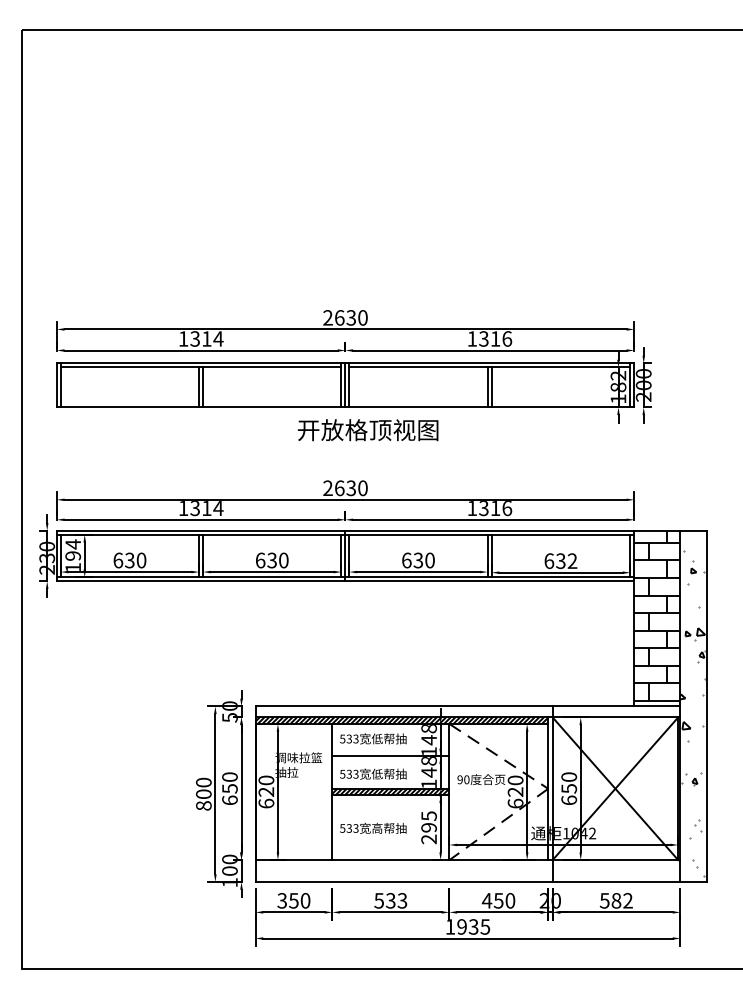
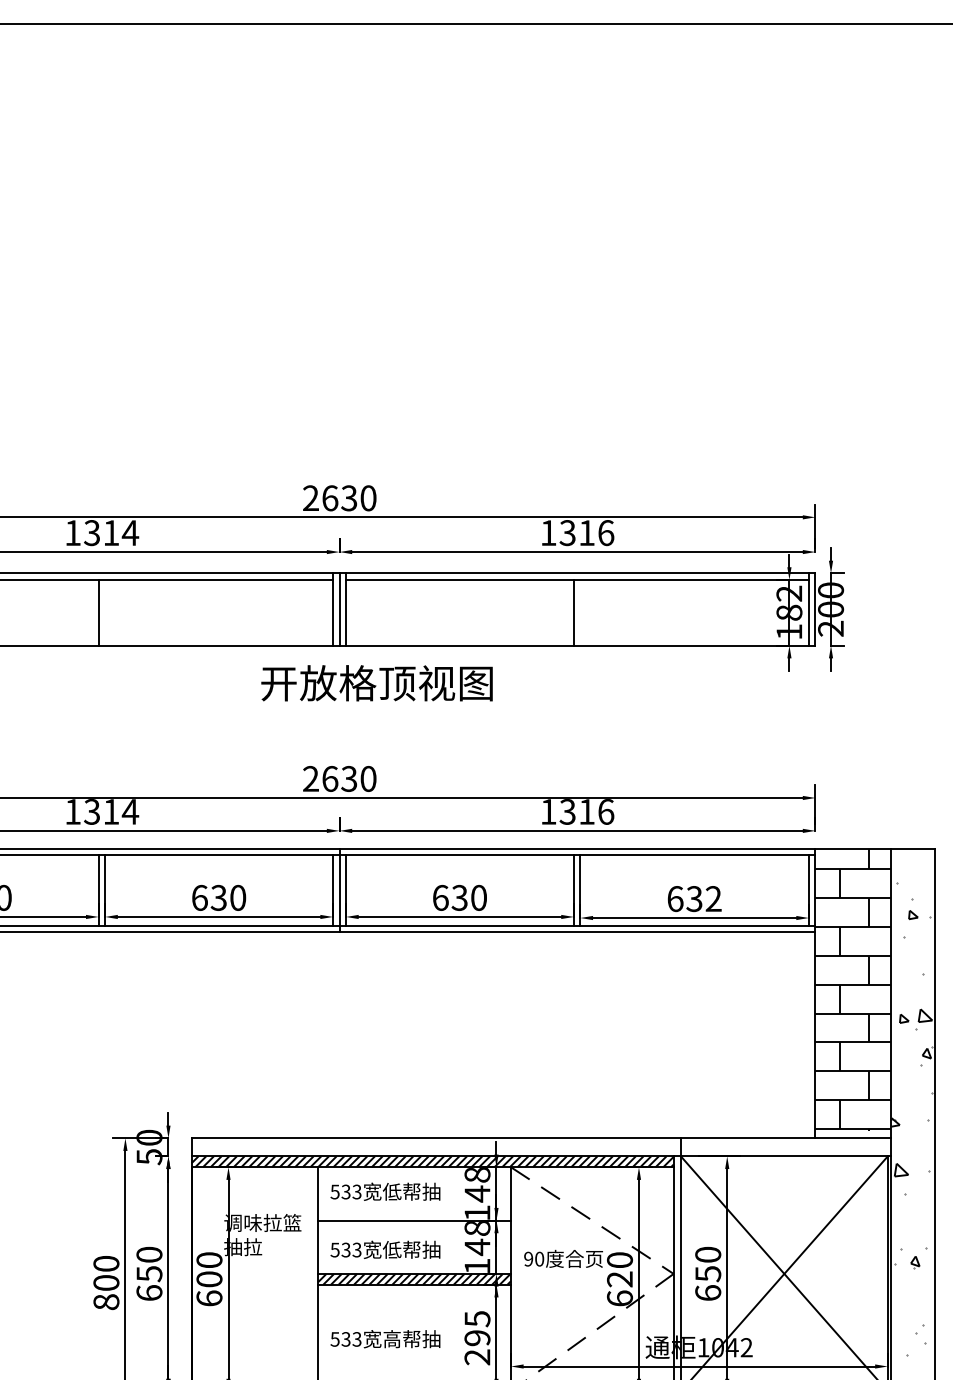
line: (203, 387) -> (105, 612), removed
line: (491, 387) -> (580, 612), removed
text: (266, 791) -> (209, 1278), 620 -> 600

